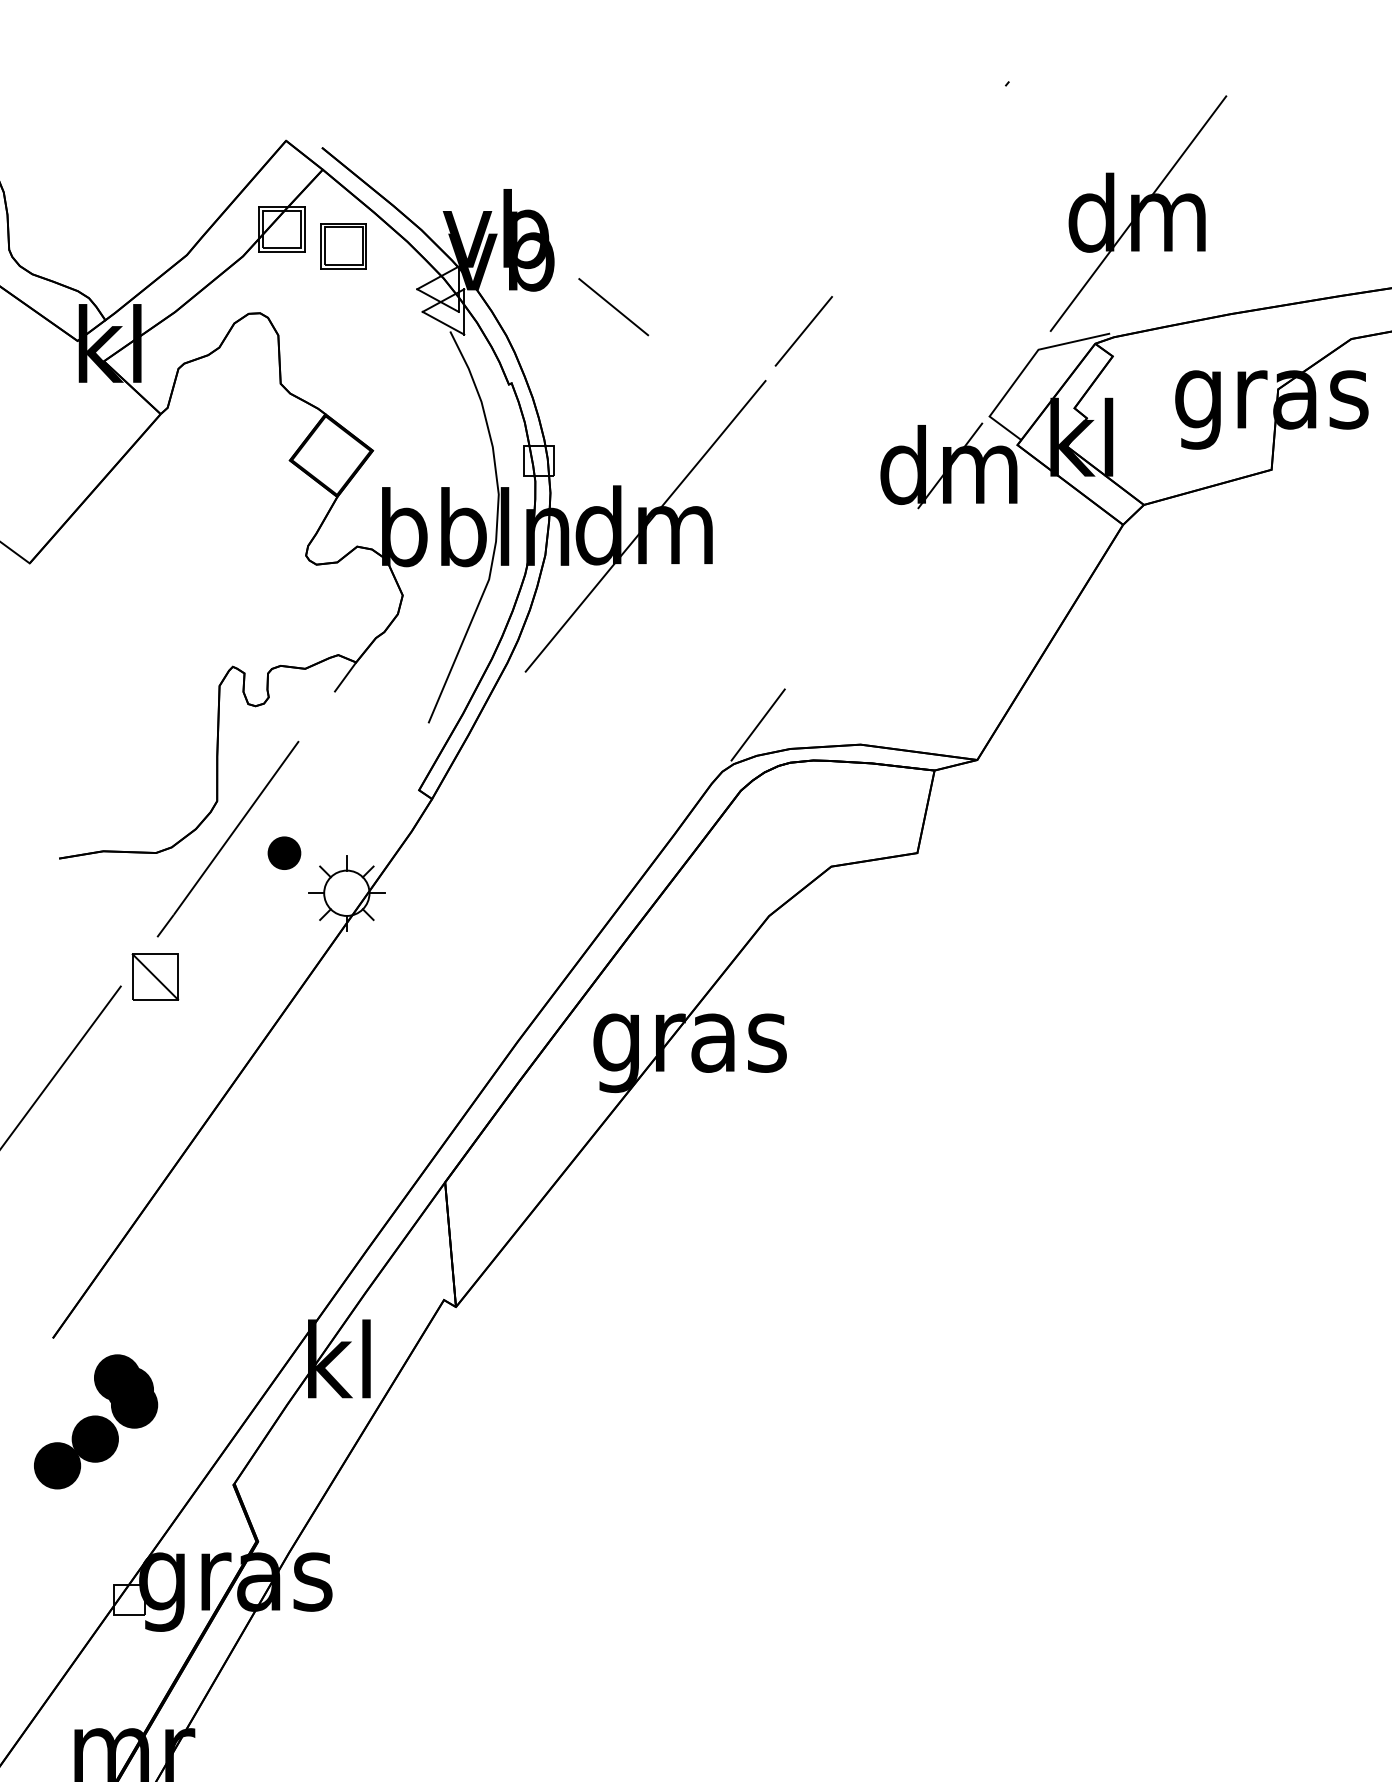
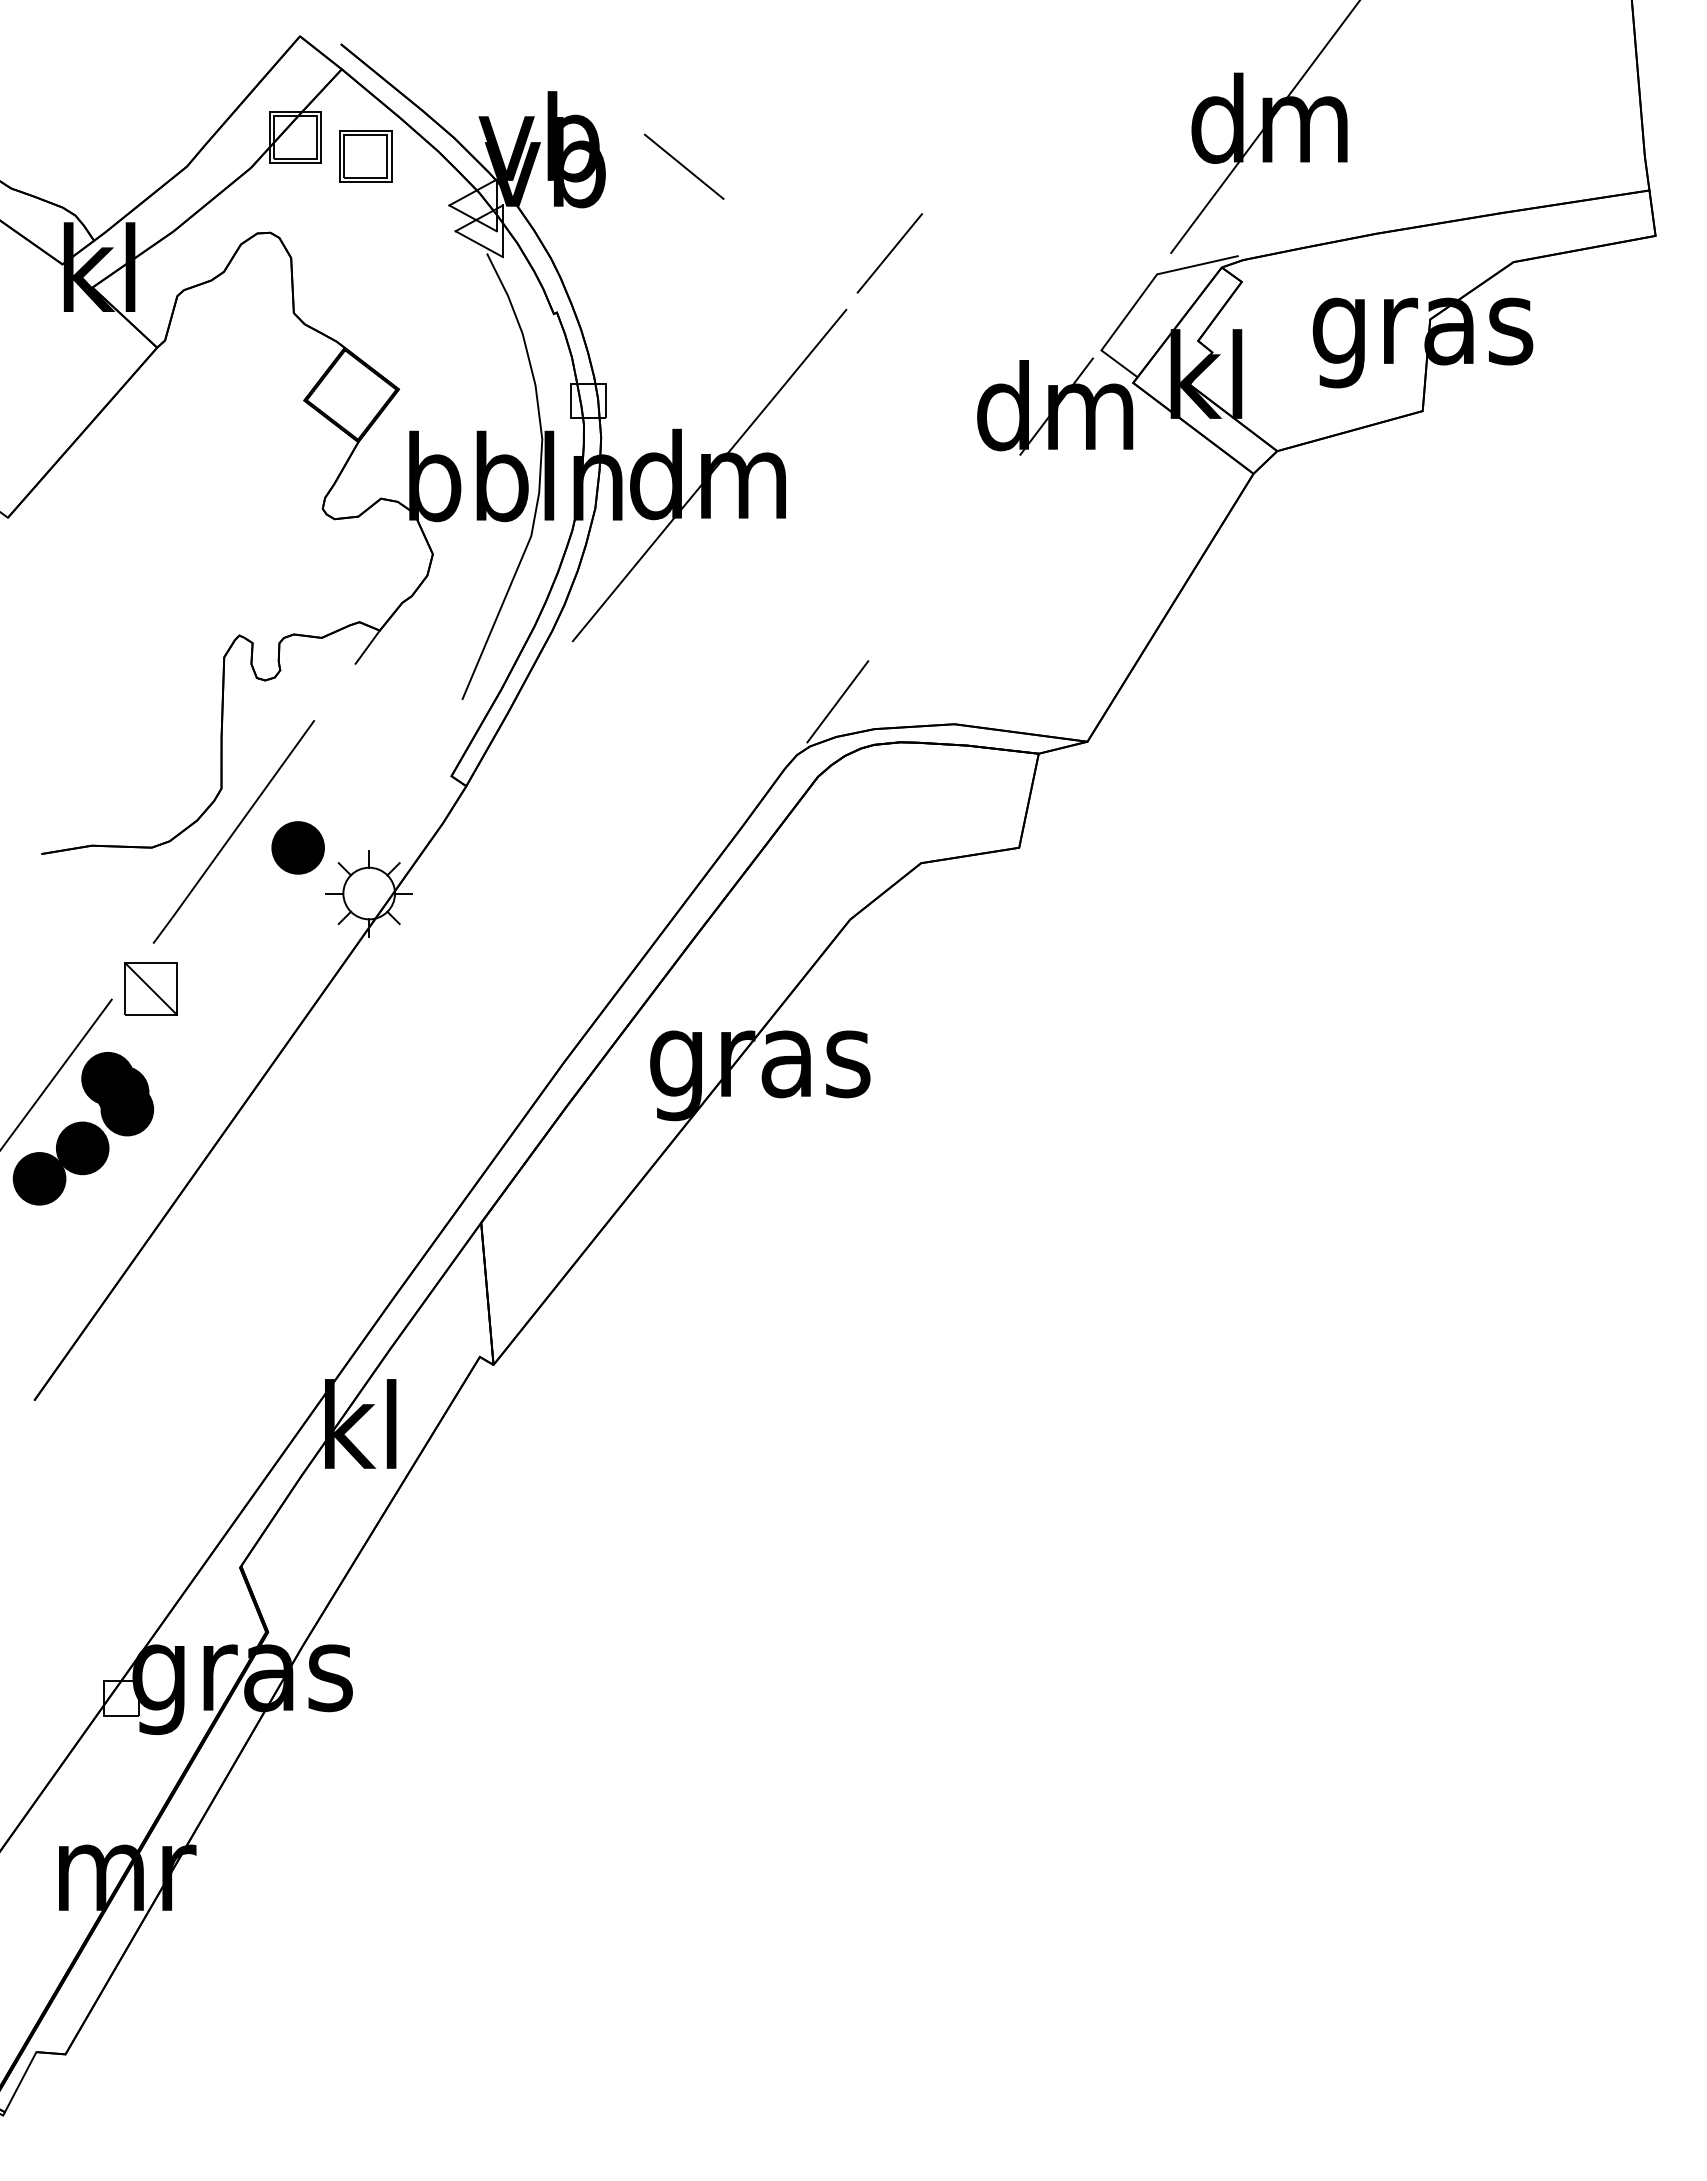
line: (613, 306) -> (683, 166), moved
part: (283, 852) -> (297, 847), size x1.43
part: (96, 1421) -> (83, 1128), moved

